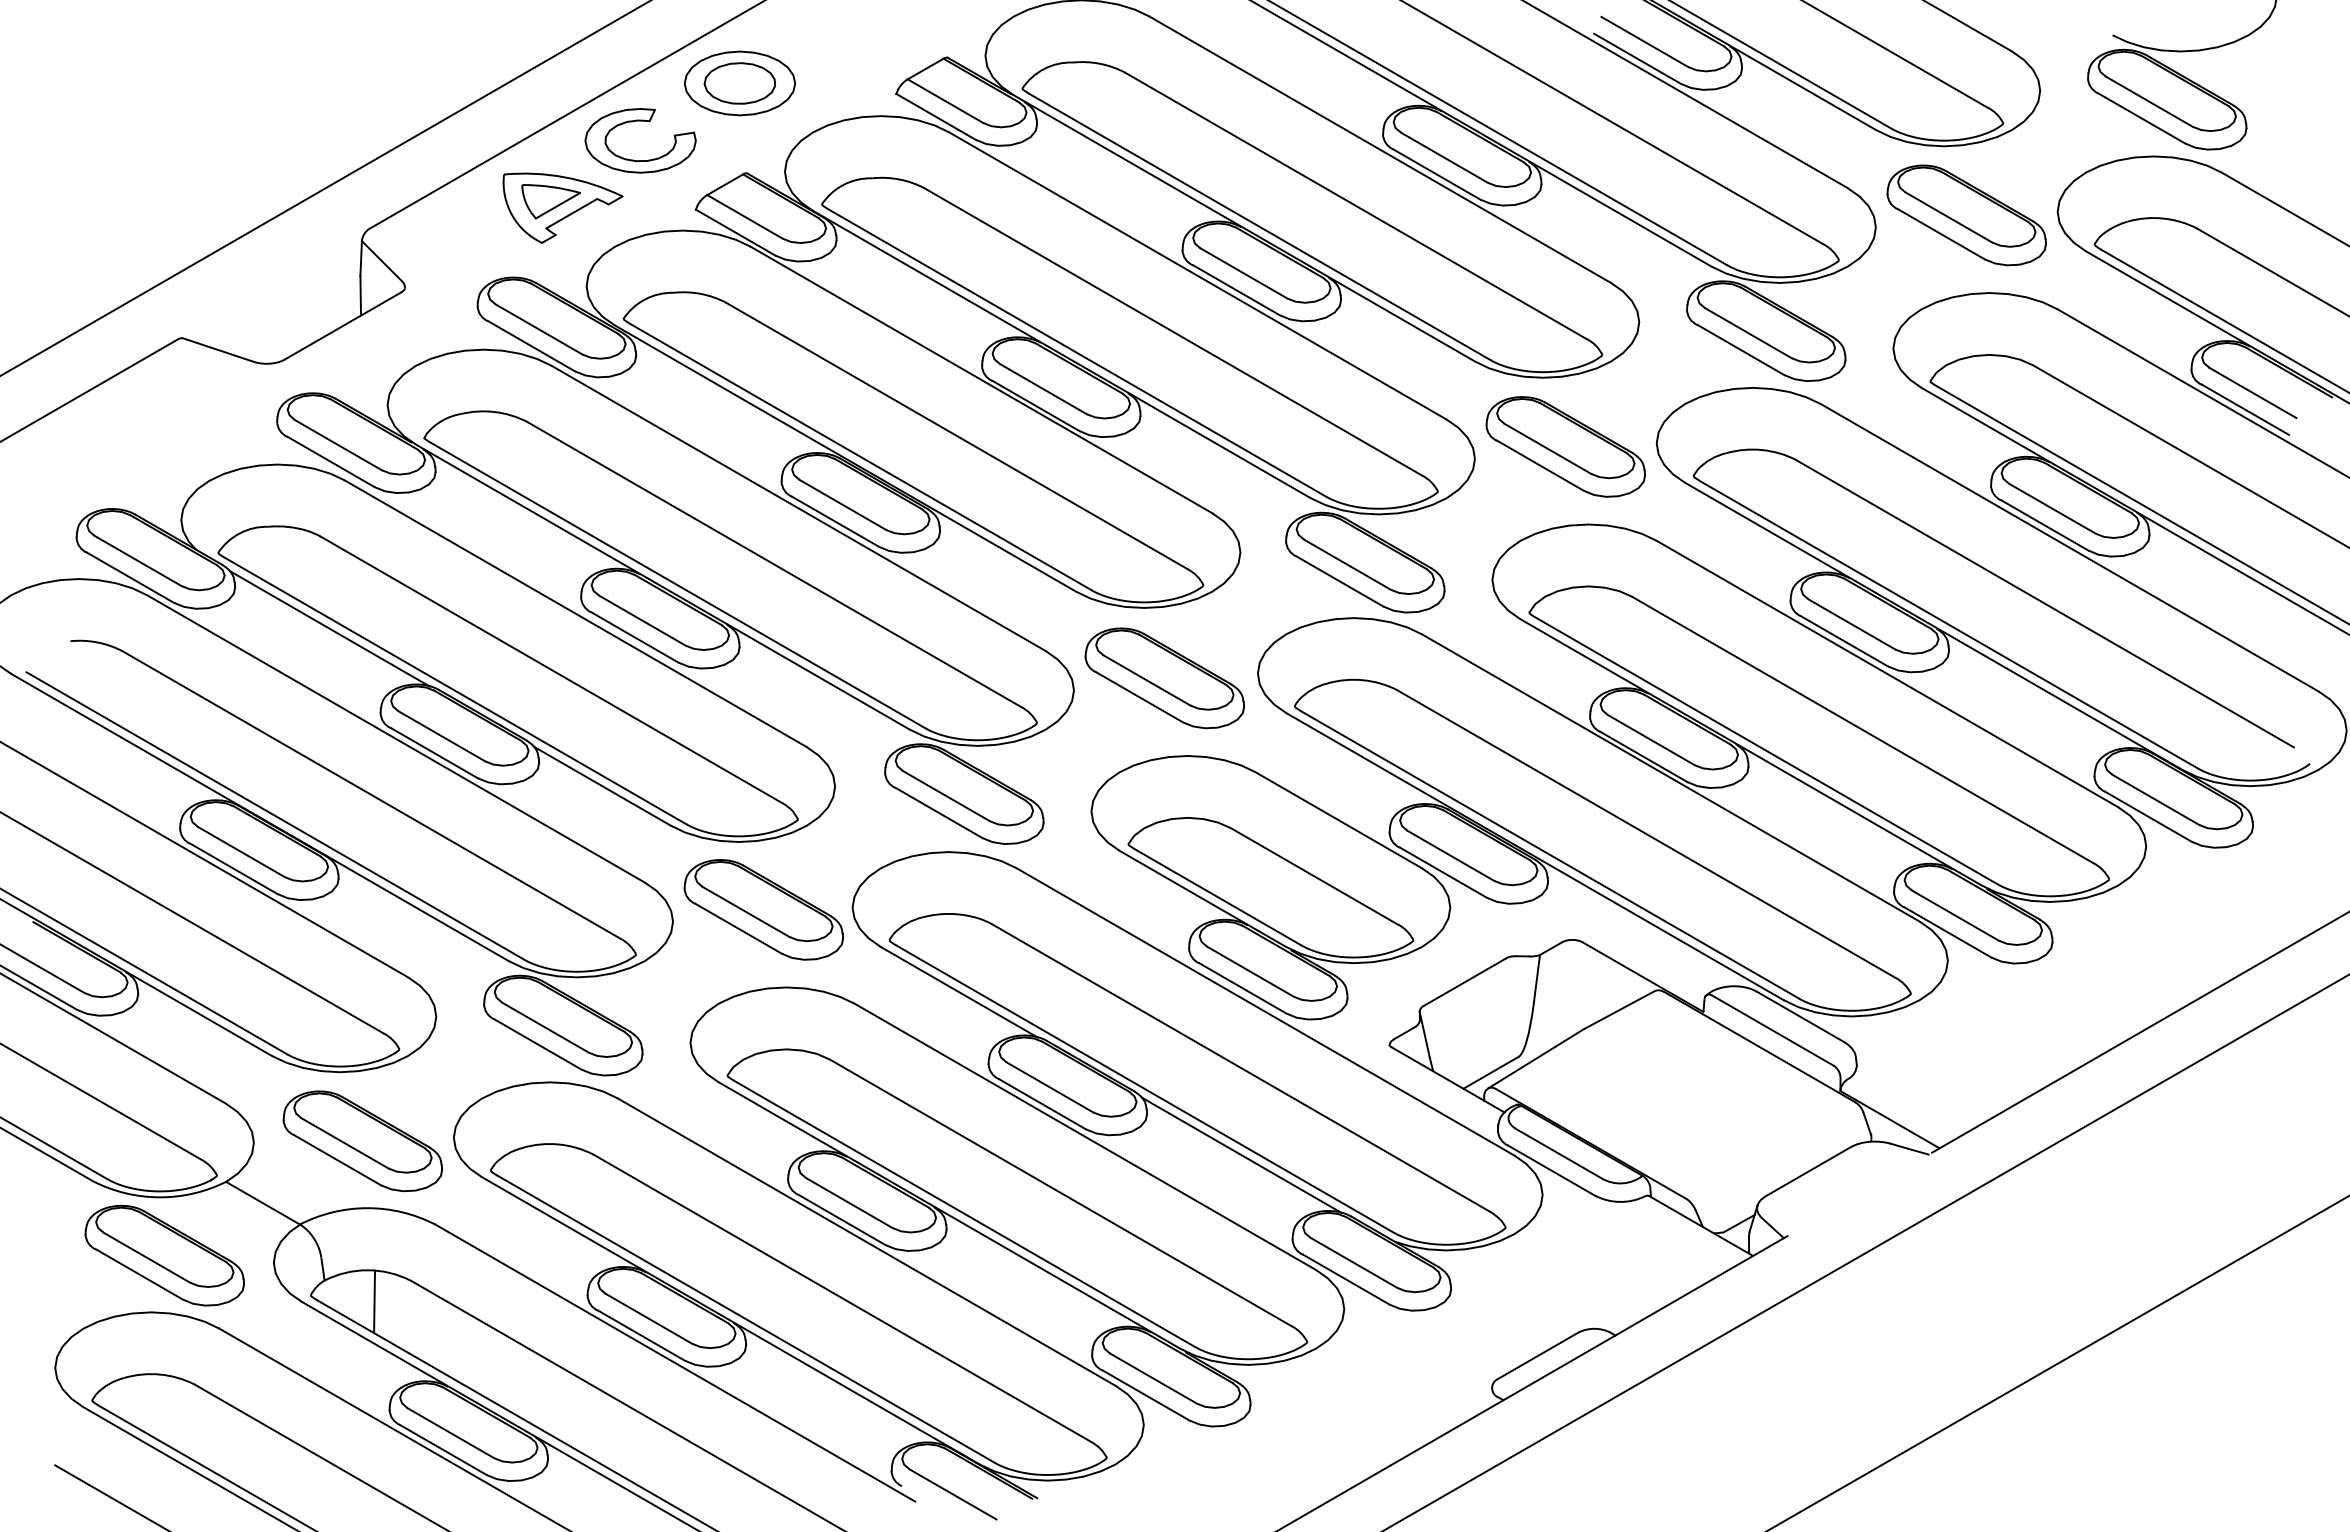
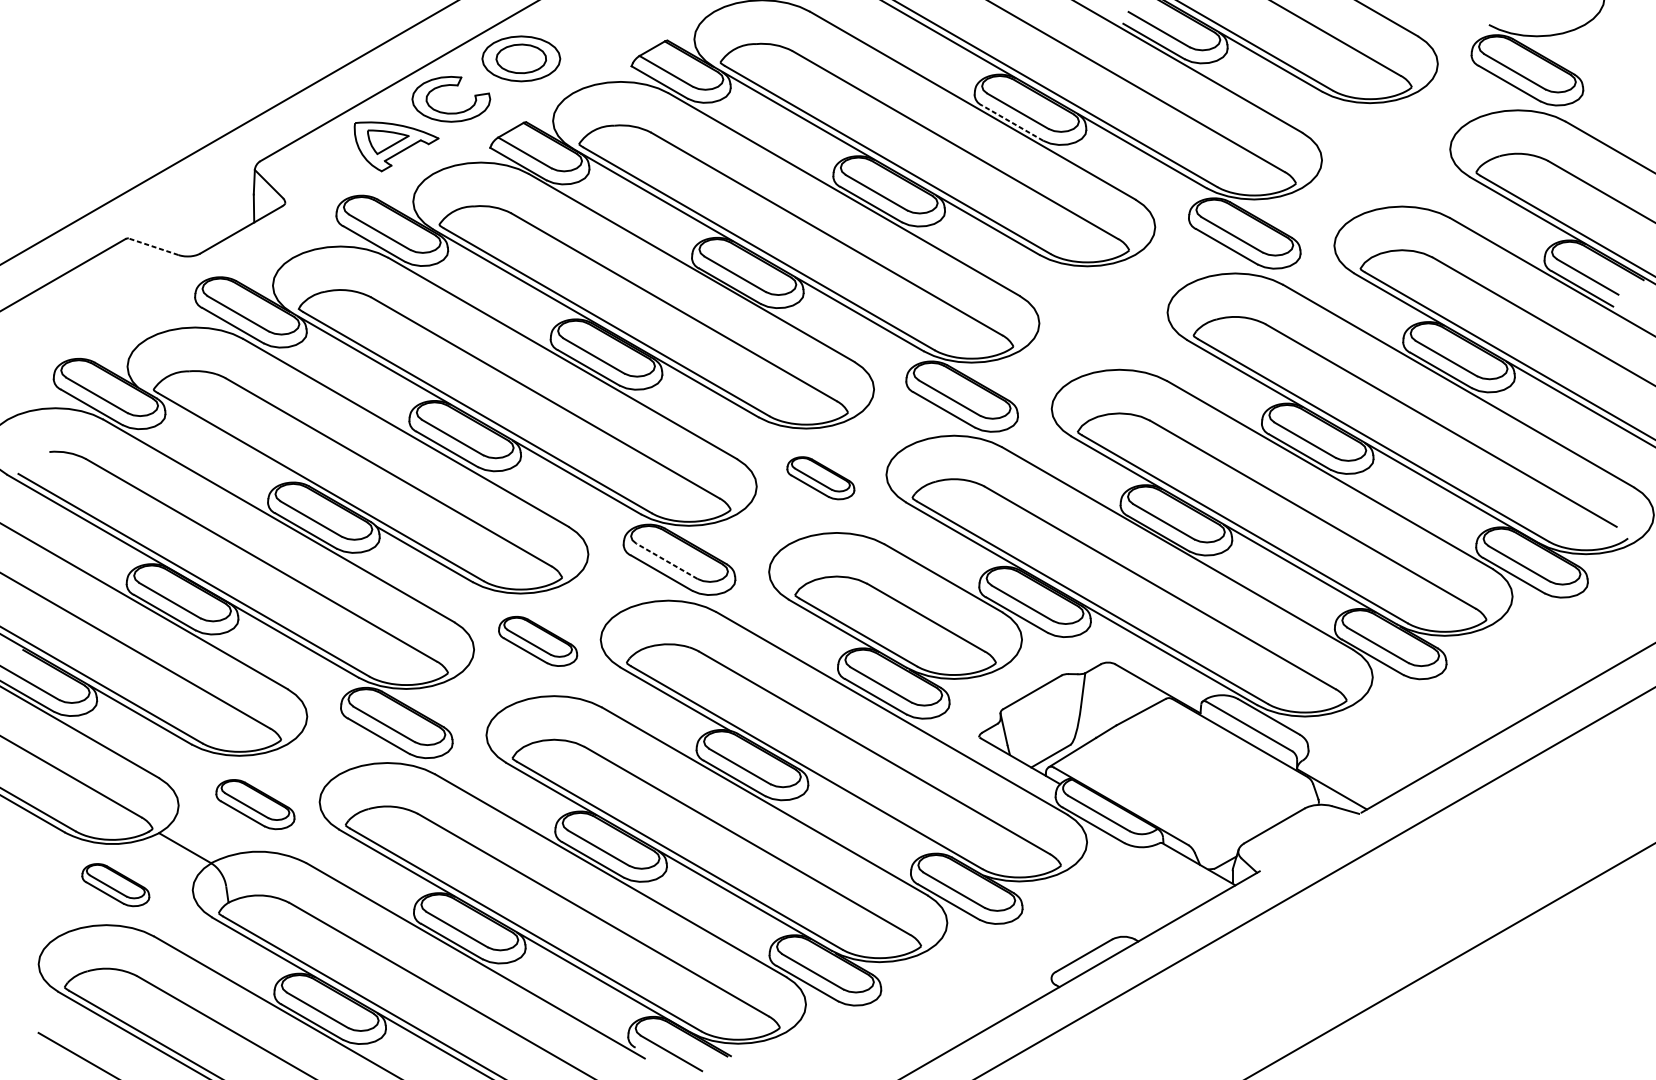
line: (1436, 174) -> (1012, 123), solid -> dashed
part: (1966, 215) -> (1385, 151), removed
line: (217, 349) -> (153, 246), solid -> dashed
part: (1565, 446) -> (1103, 314), removed
line: (329, 628) -> (232, 443), removed
part: (1164, 678) -> (820, 478), size x0.6
line: (946, 795) -> (666, 560), solid -> dashed
part: (763, 909) -> (537, 641), size x0.7
part: (362, 1141) -> (255, 804), size x0.7
line: (1241, 1154) -> (874, 813), removed
part: (164, 1255) -> (115, 885), size x0.6
line: (374, 1301) -> (263, 917), removed

